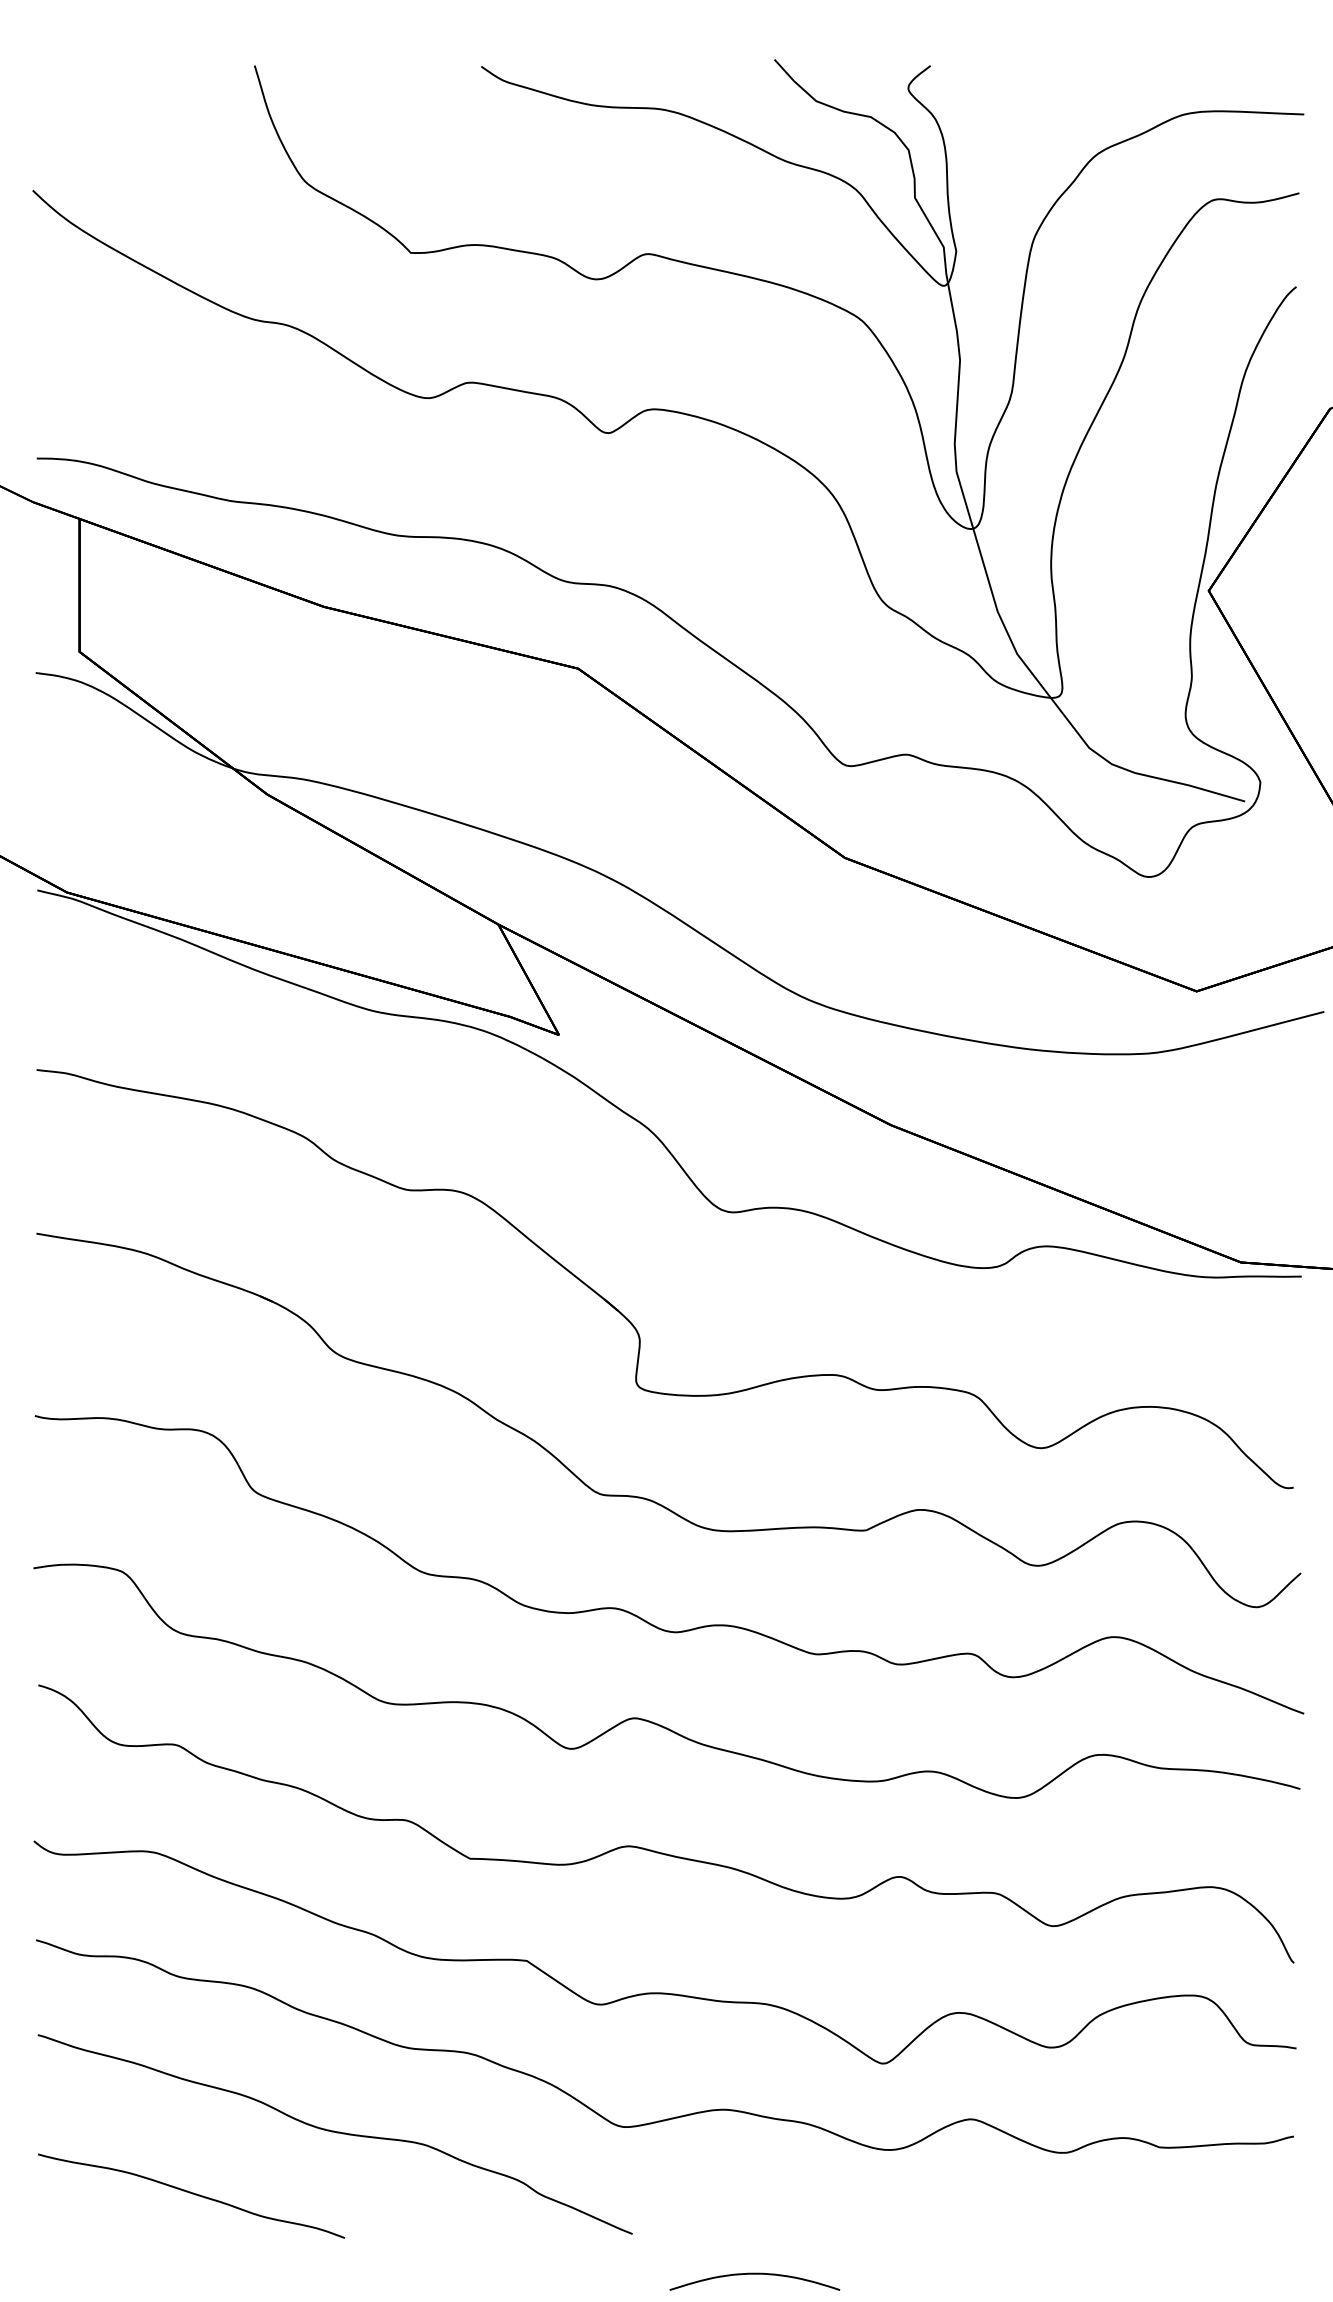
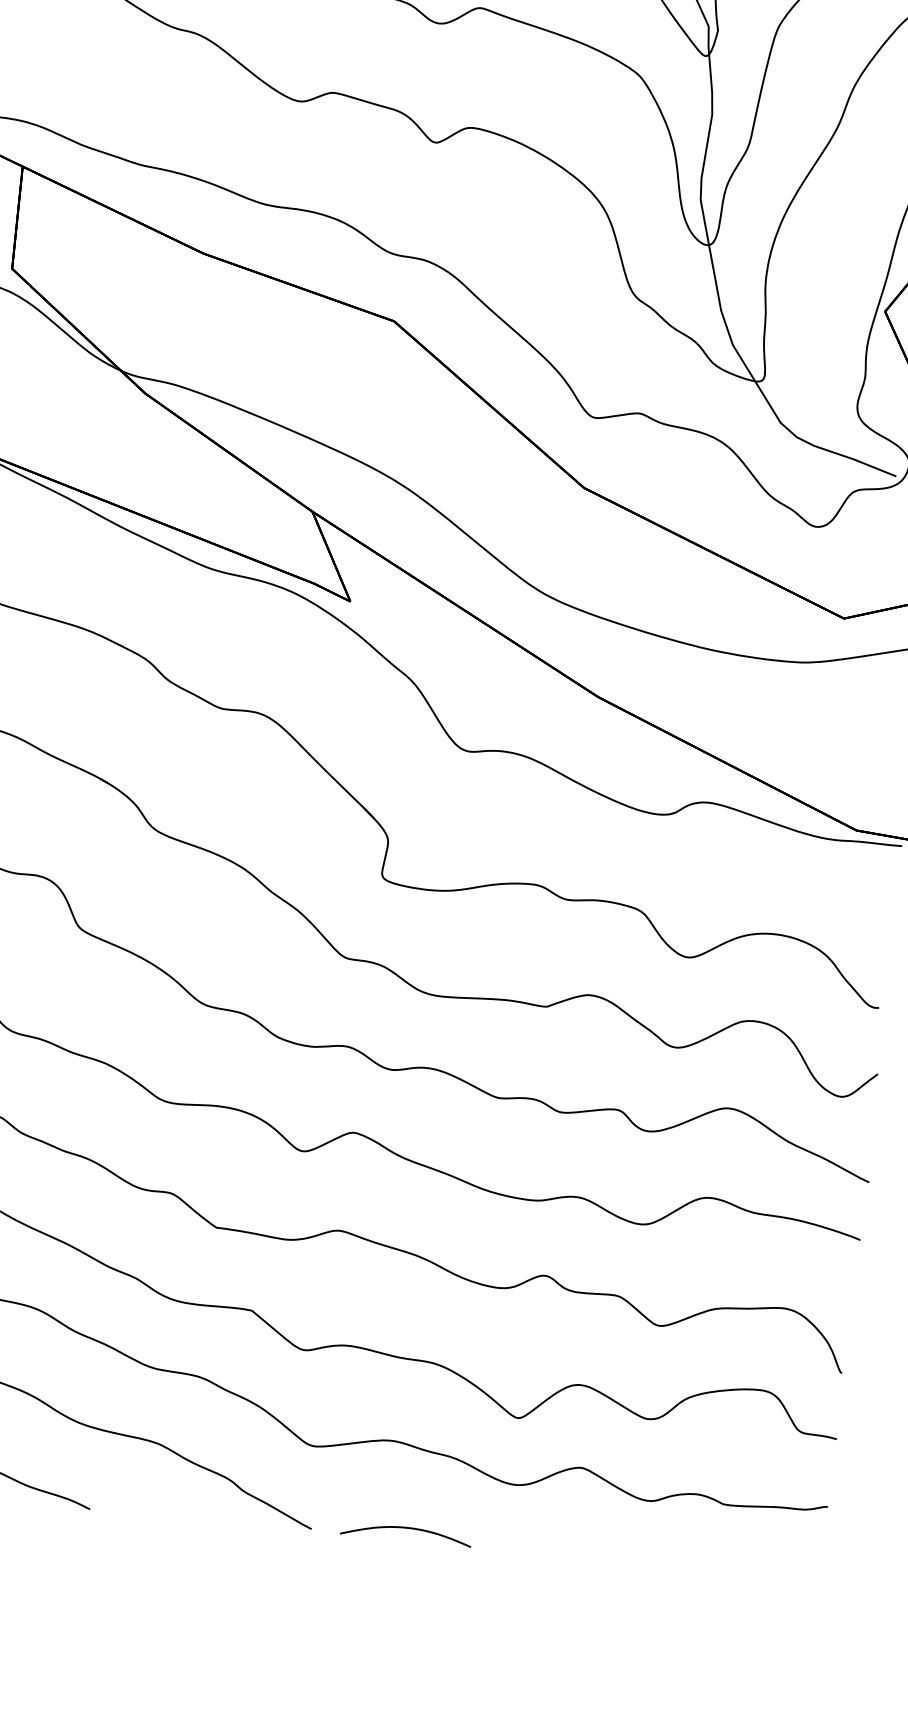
curve: (754, 2274) -> (406, 1528), moved

